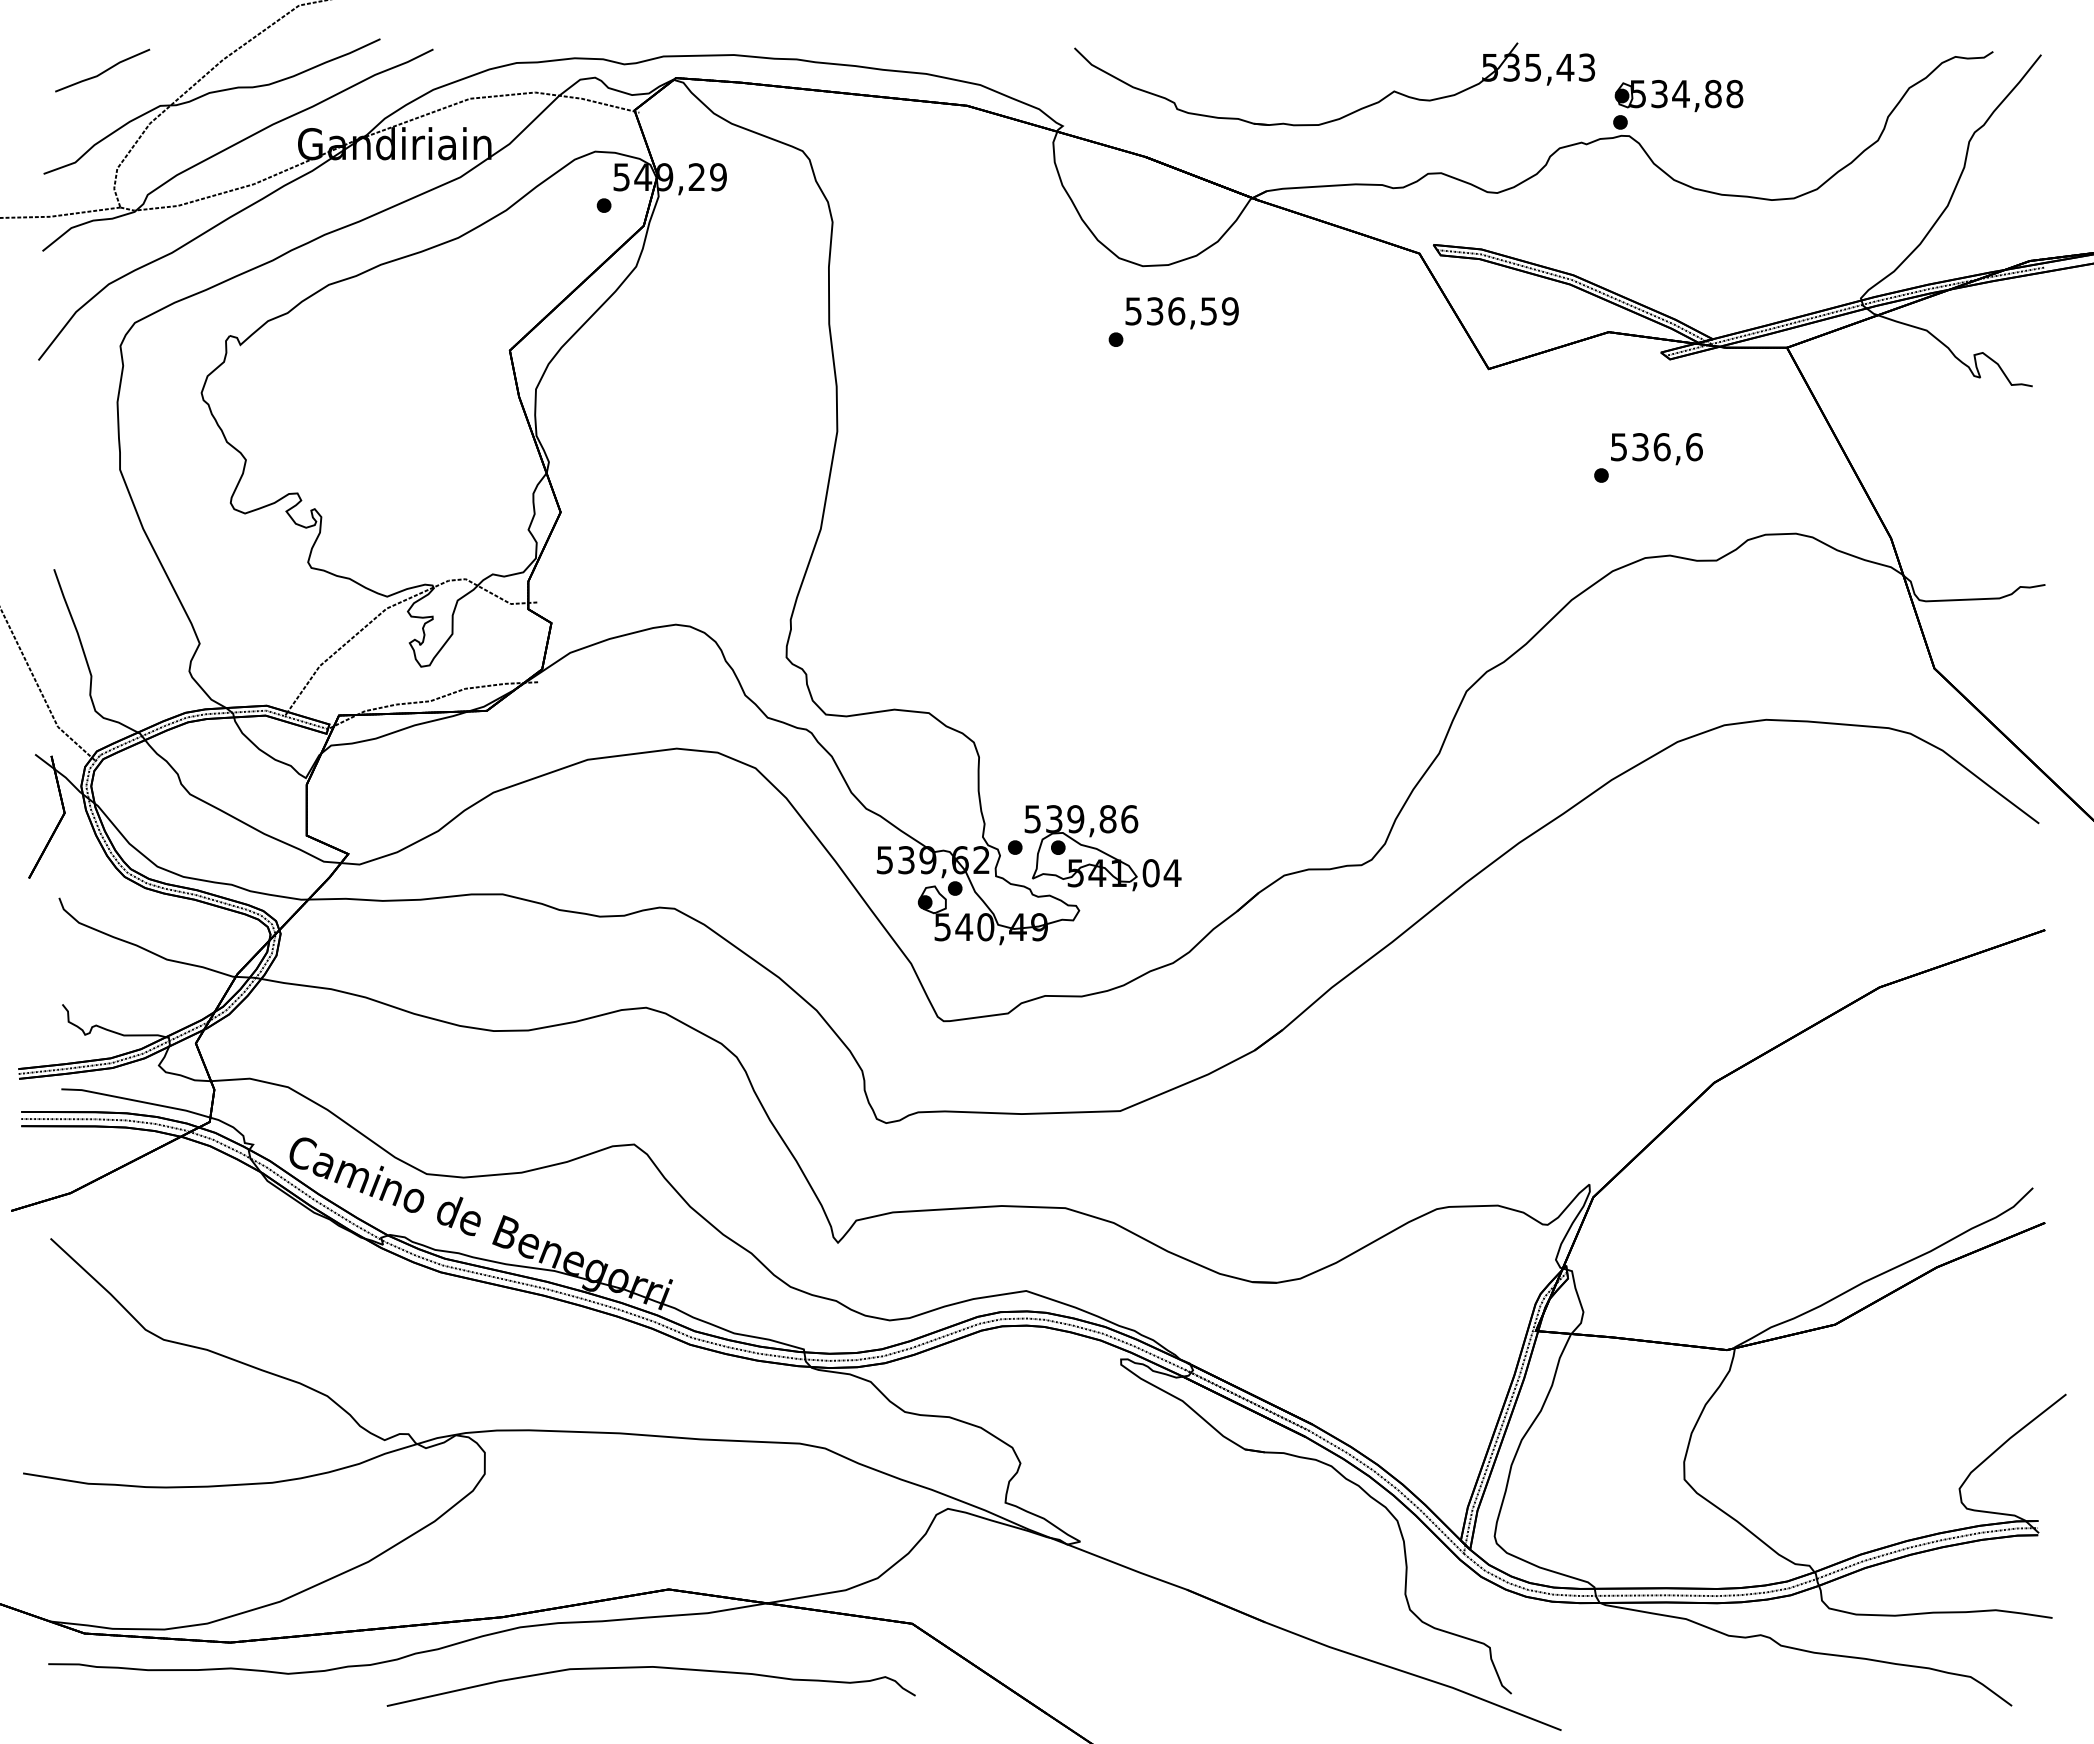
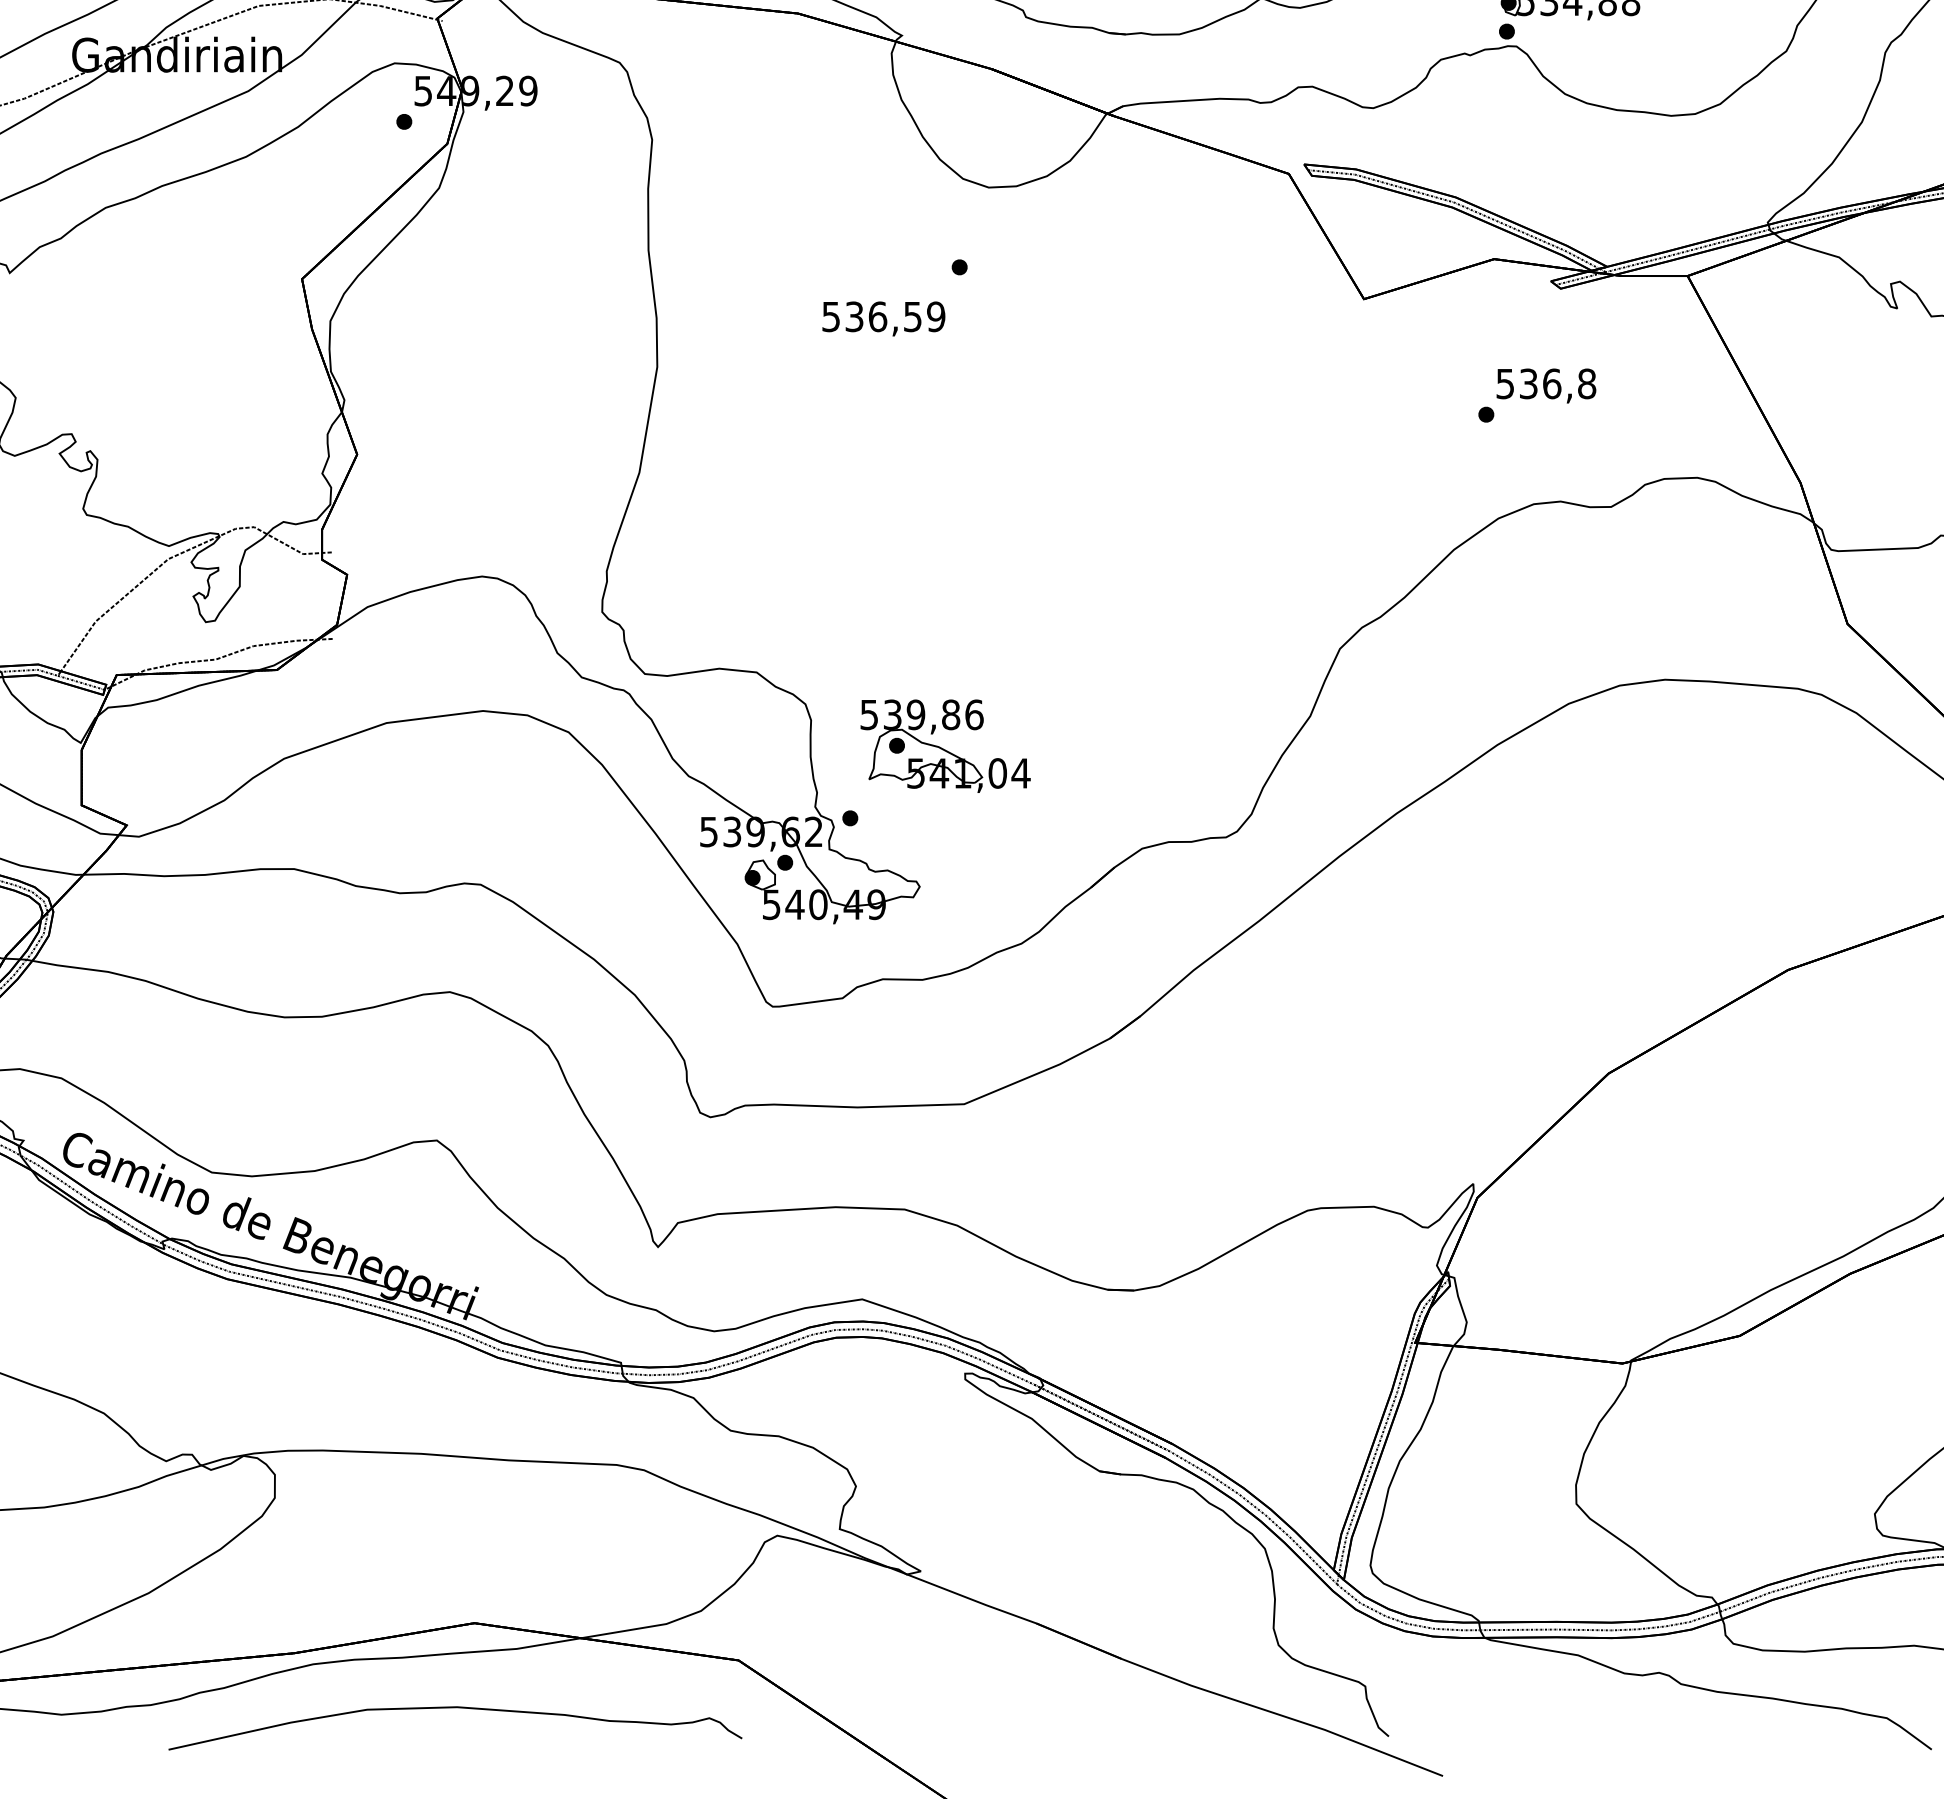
text: (1181, 313) -> (883, 319), moved
text: (1694, 447) -> (1587, 384), 536,6 -> 536,8
part: (1102, 848) -> (944, 746), moved

